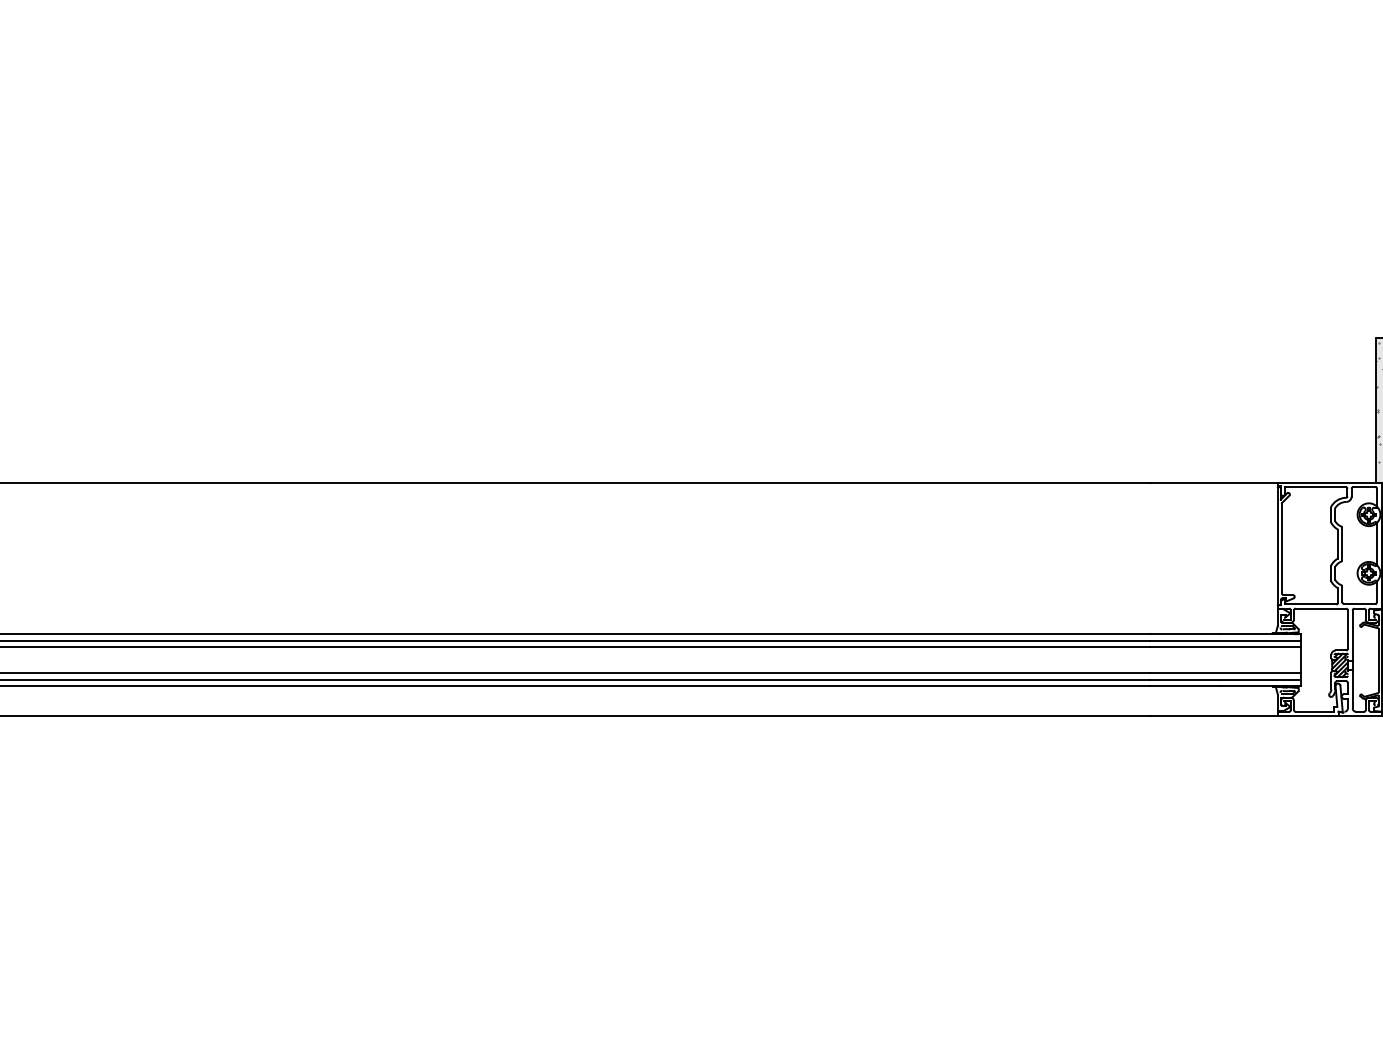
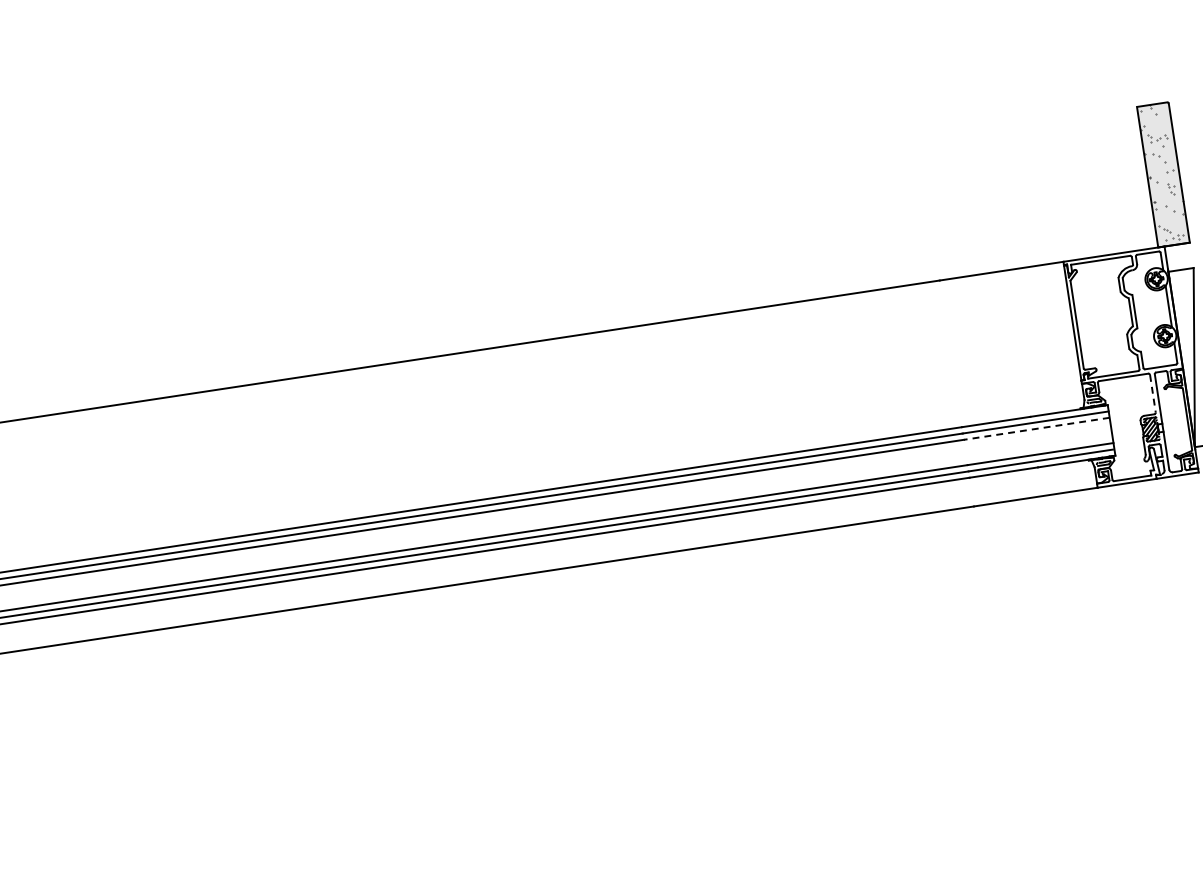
line: (1347, 630) -> (1152, 394), solid -> dashed
line: (1224, 647) -> (1035, 429), solid -> dashed

